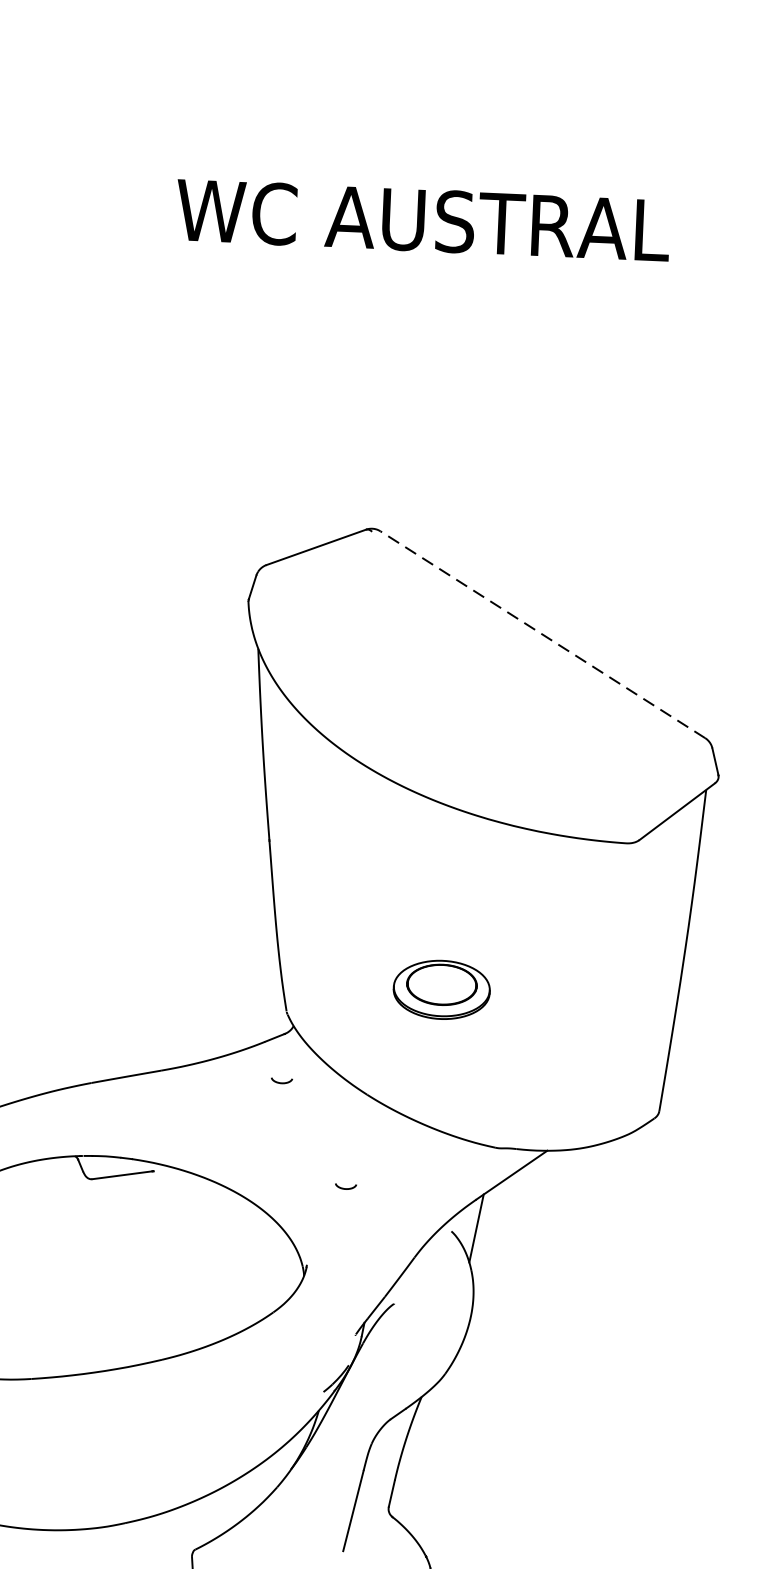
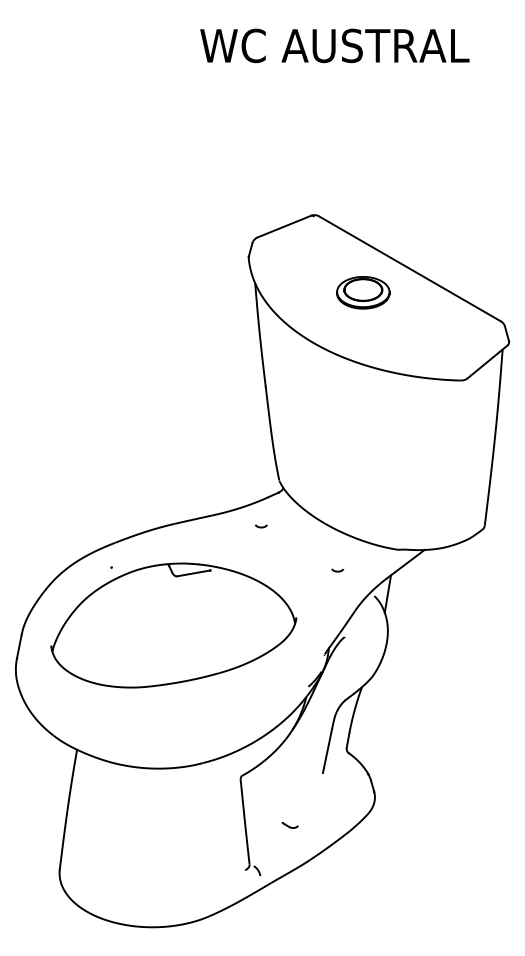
line: (542, 634) -> (409, 268), dashed -> solid
part: (442, 989) -> (363, 292), moved
curve: (282, 1081) -> (261, 526), moved
curve: (345, 1186) -> (337, 570), moved

